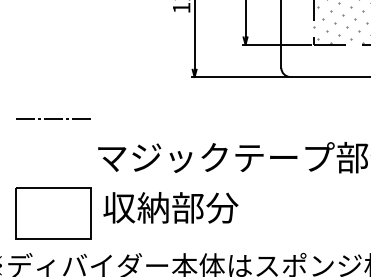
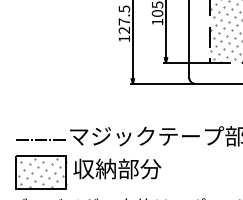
line: (52, 118) -> (40, 139), moved
hatch: (54, 213) -> (41, 172), added

